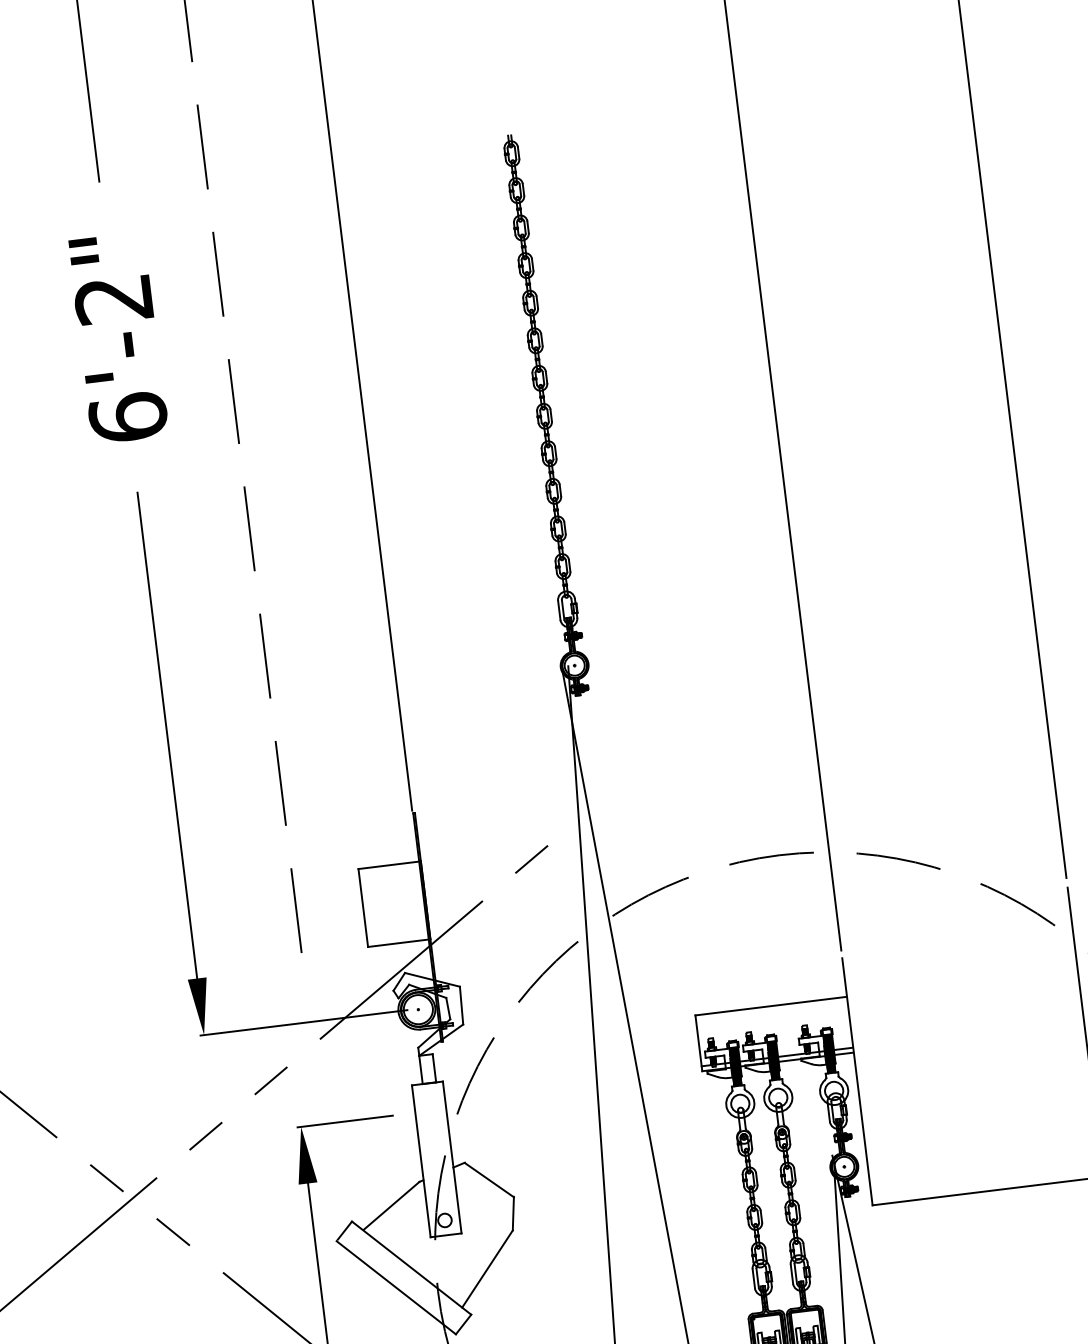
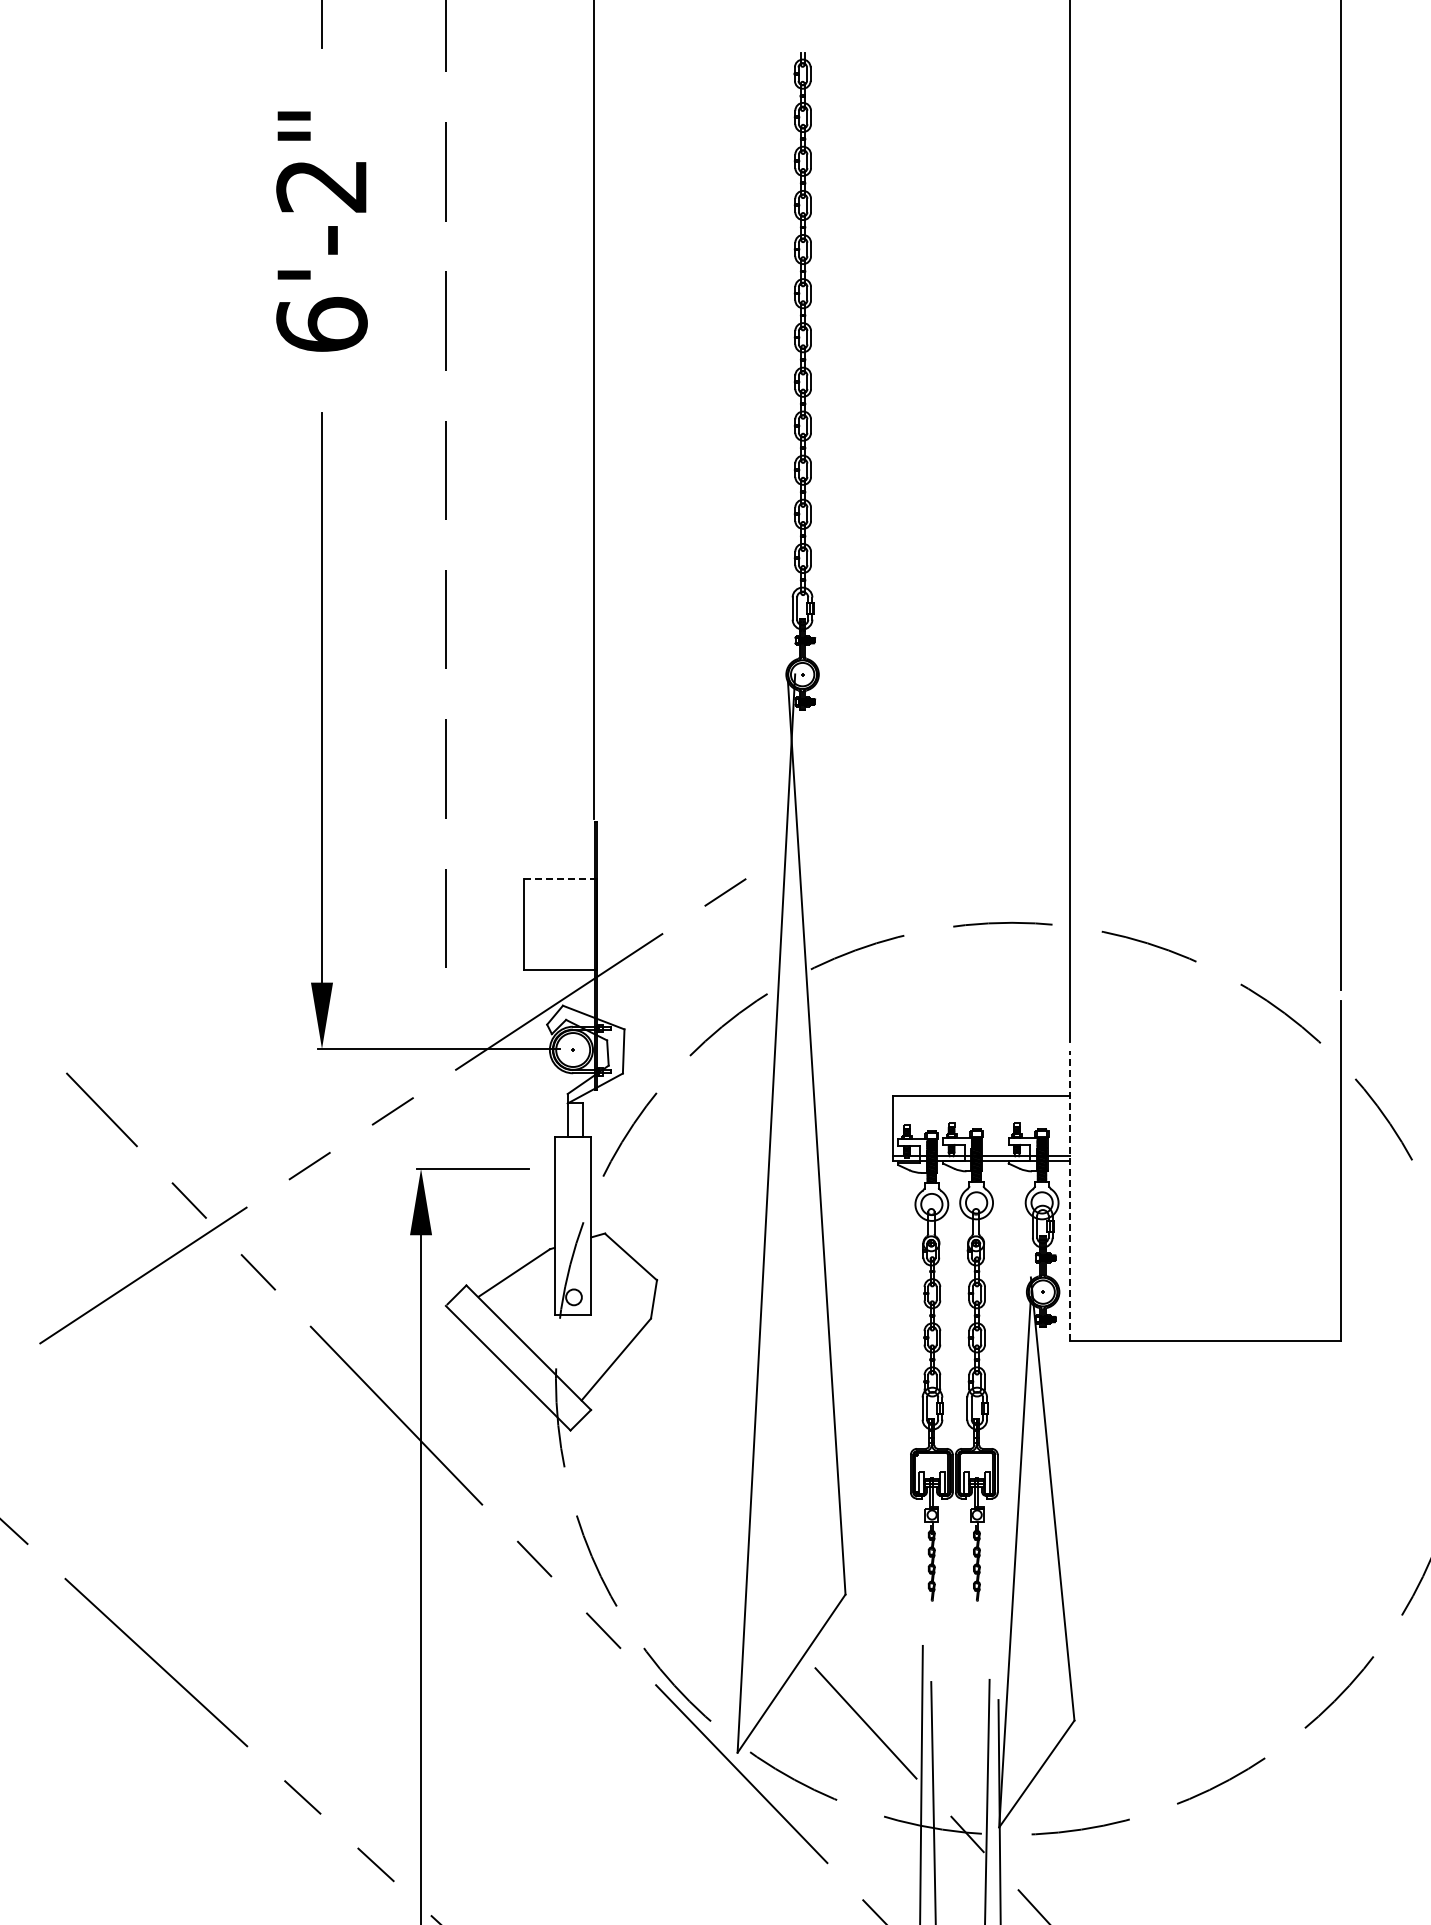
line: (389, 865) -> (560, 879), solid -> dashed
line: (857, 1081) -> (1070, 1195), solid -> dashed

